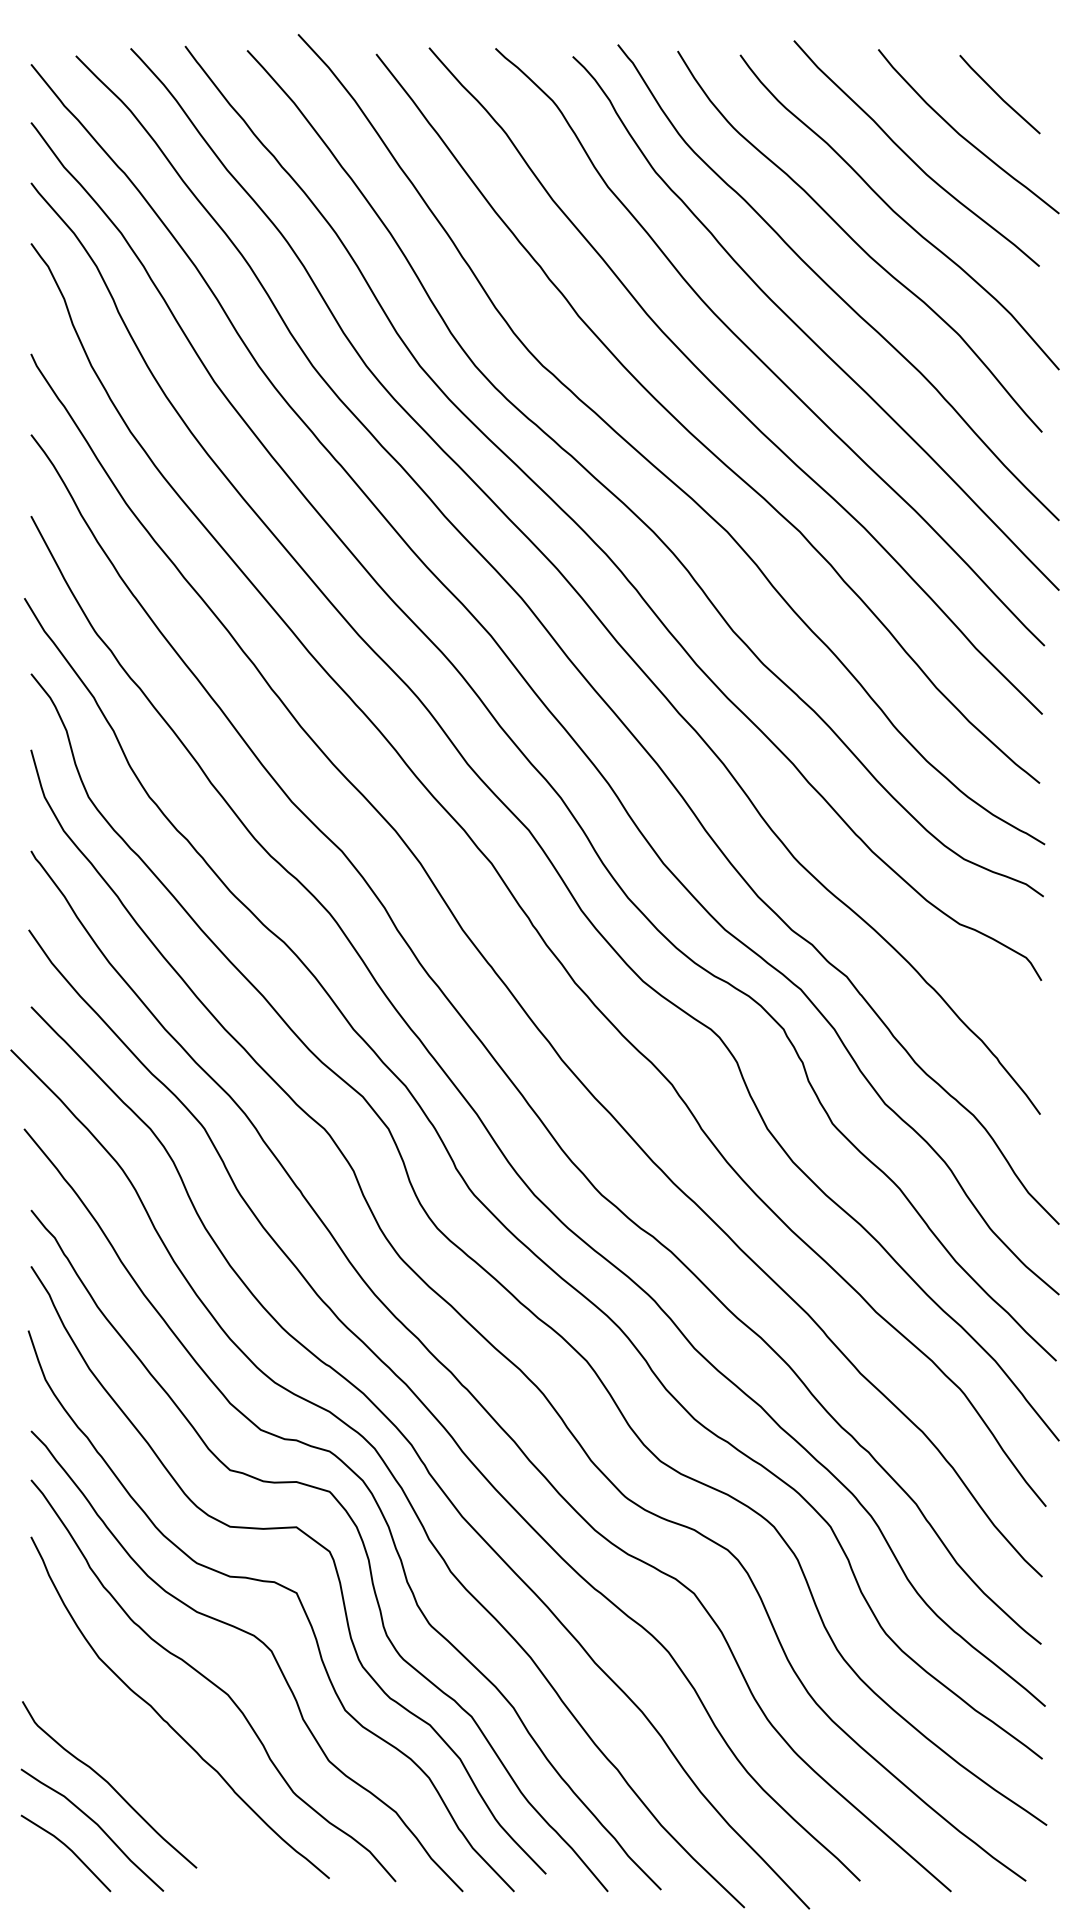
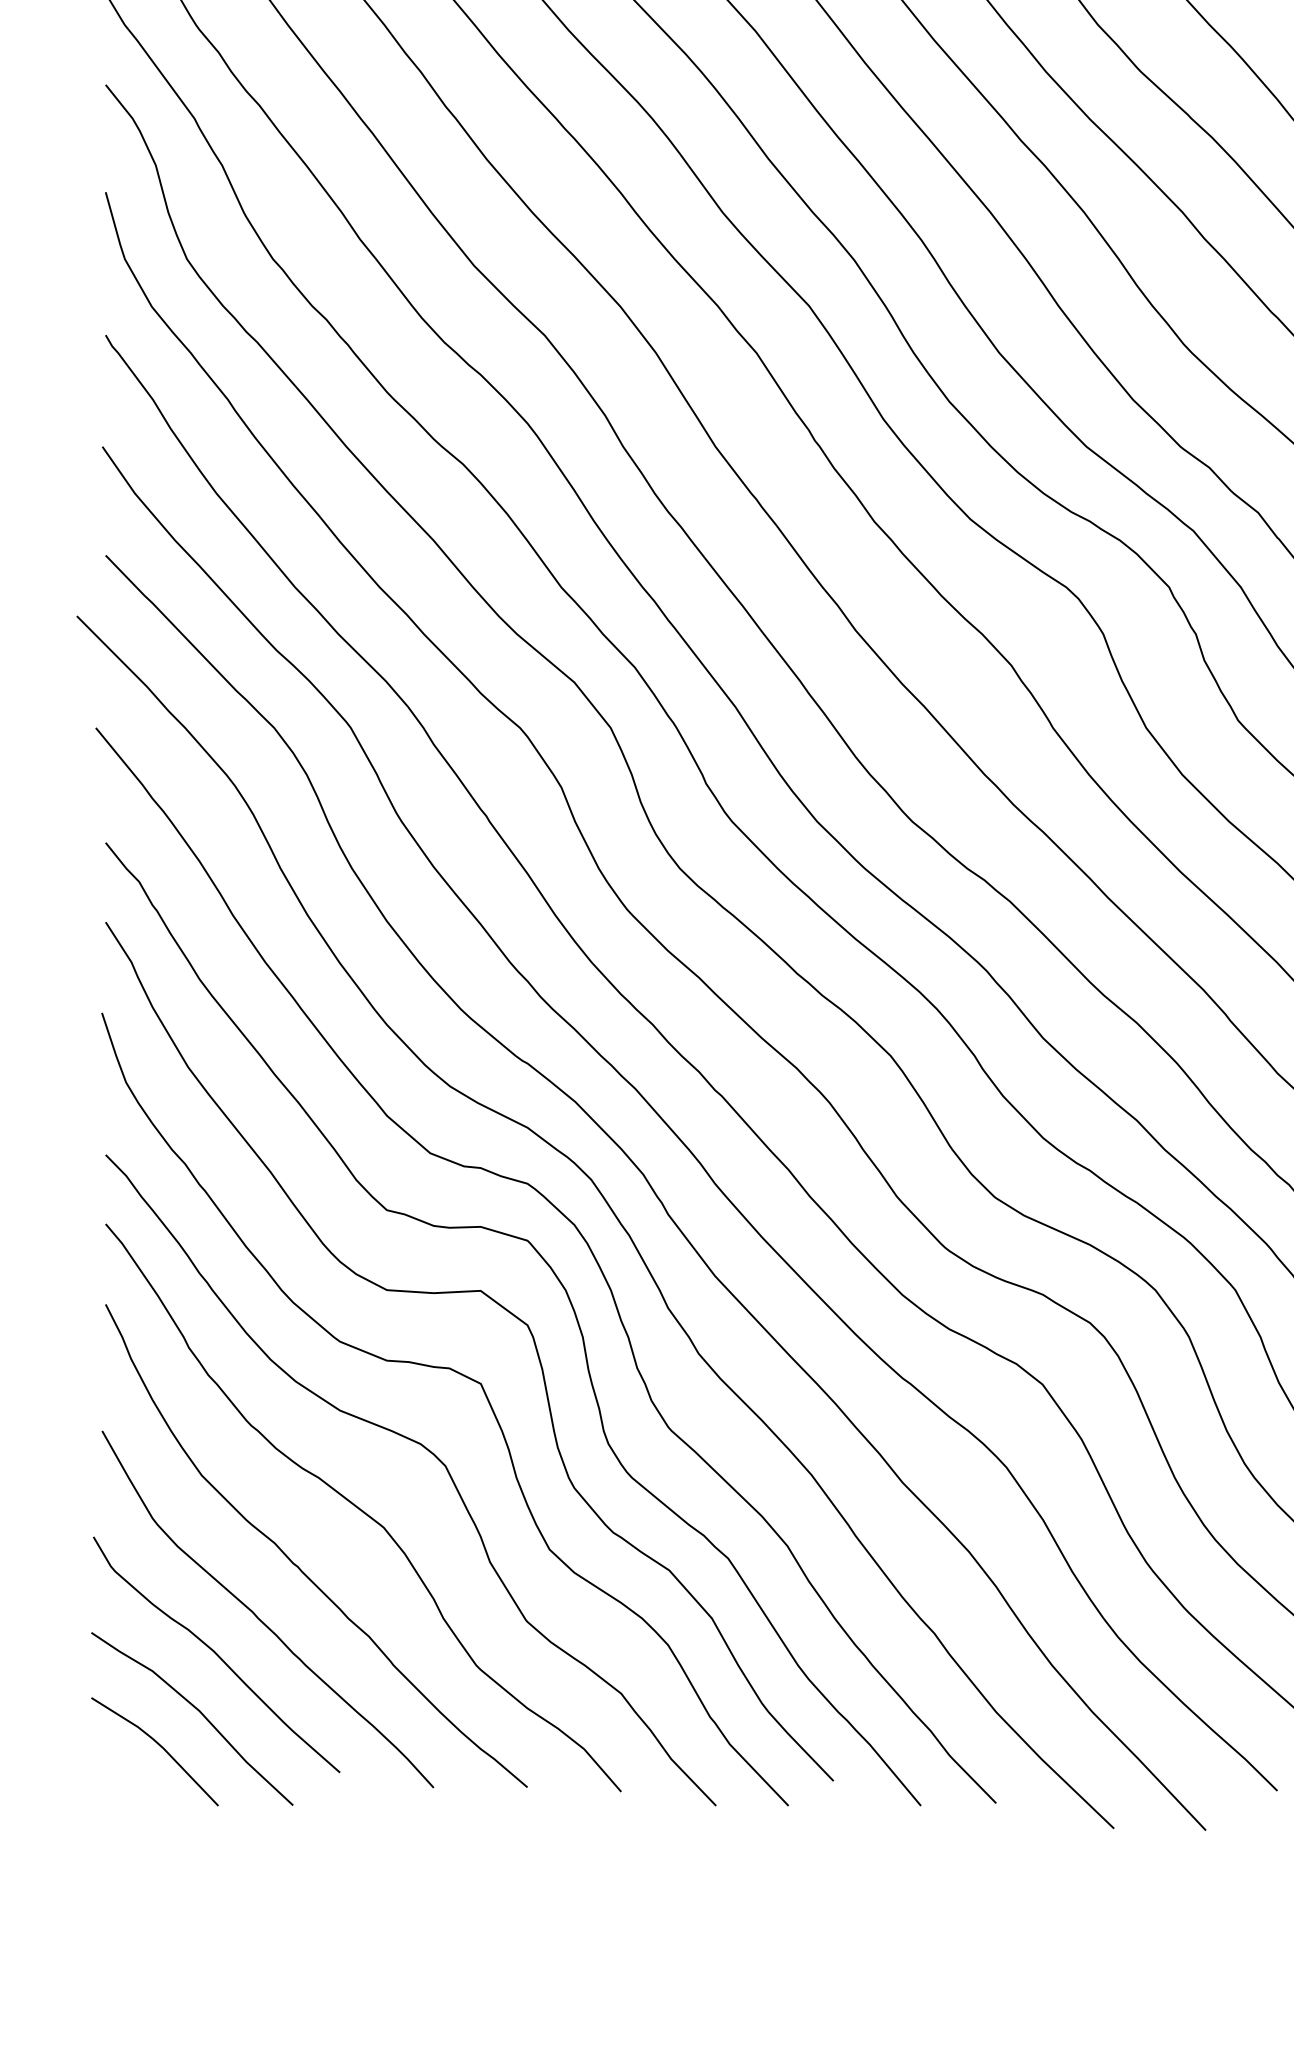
curve: (138, 1756) -> (257, 1614), added

